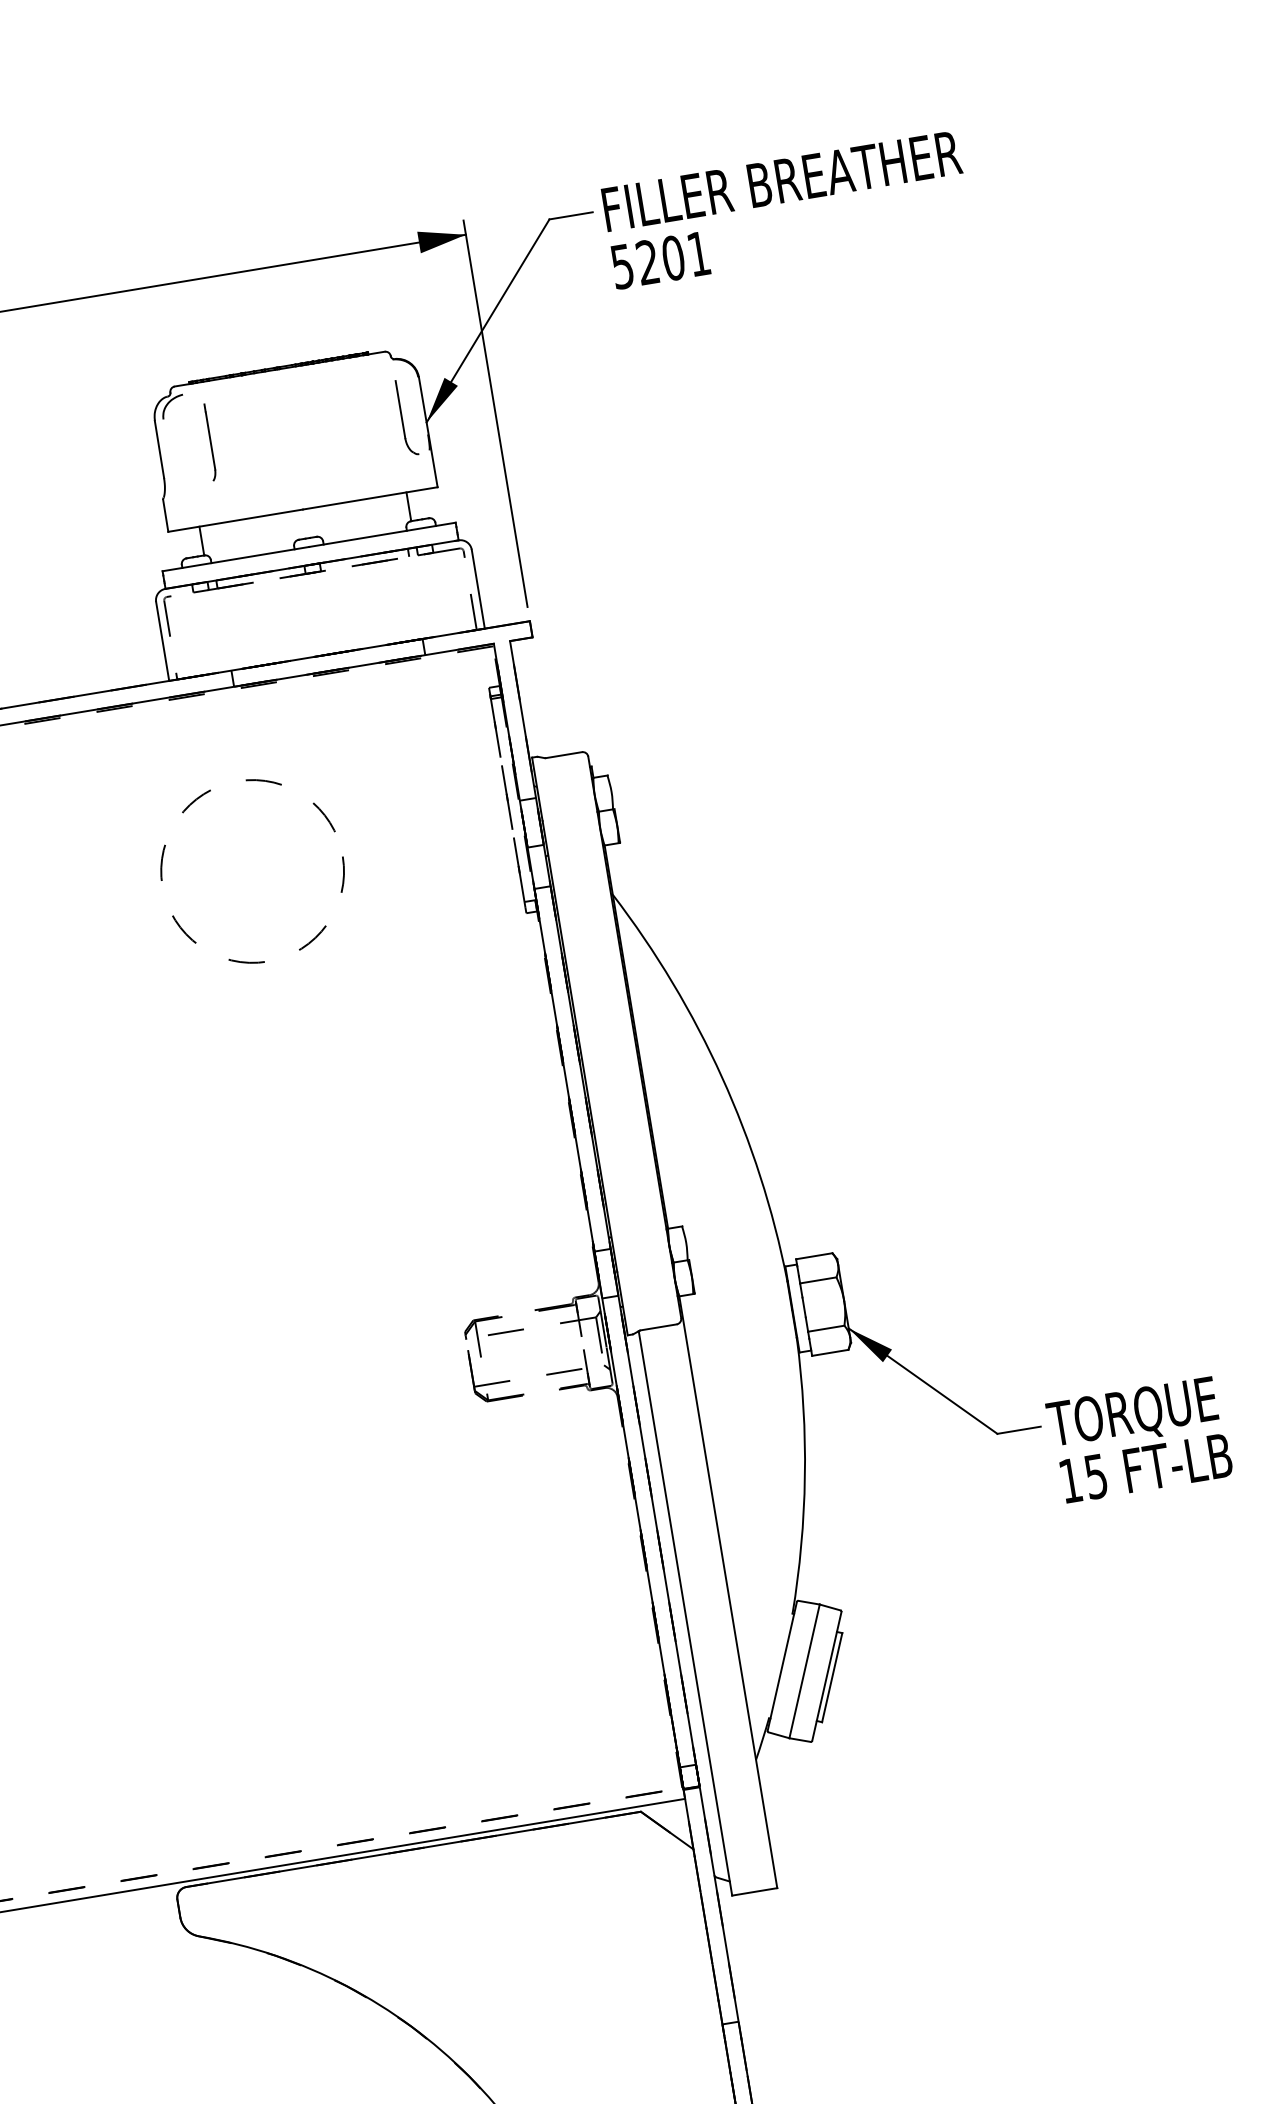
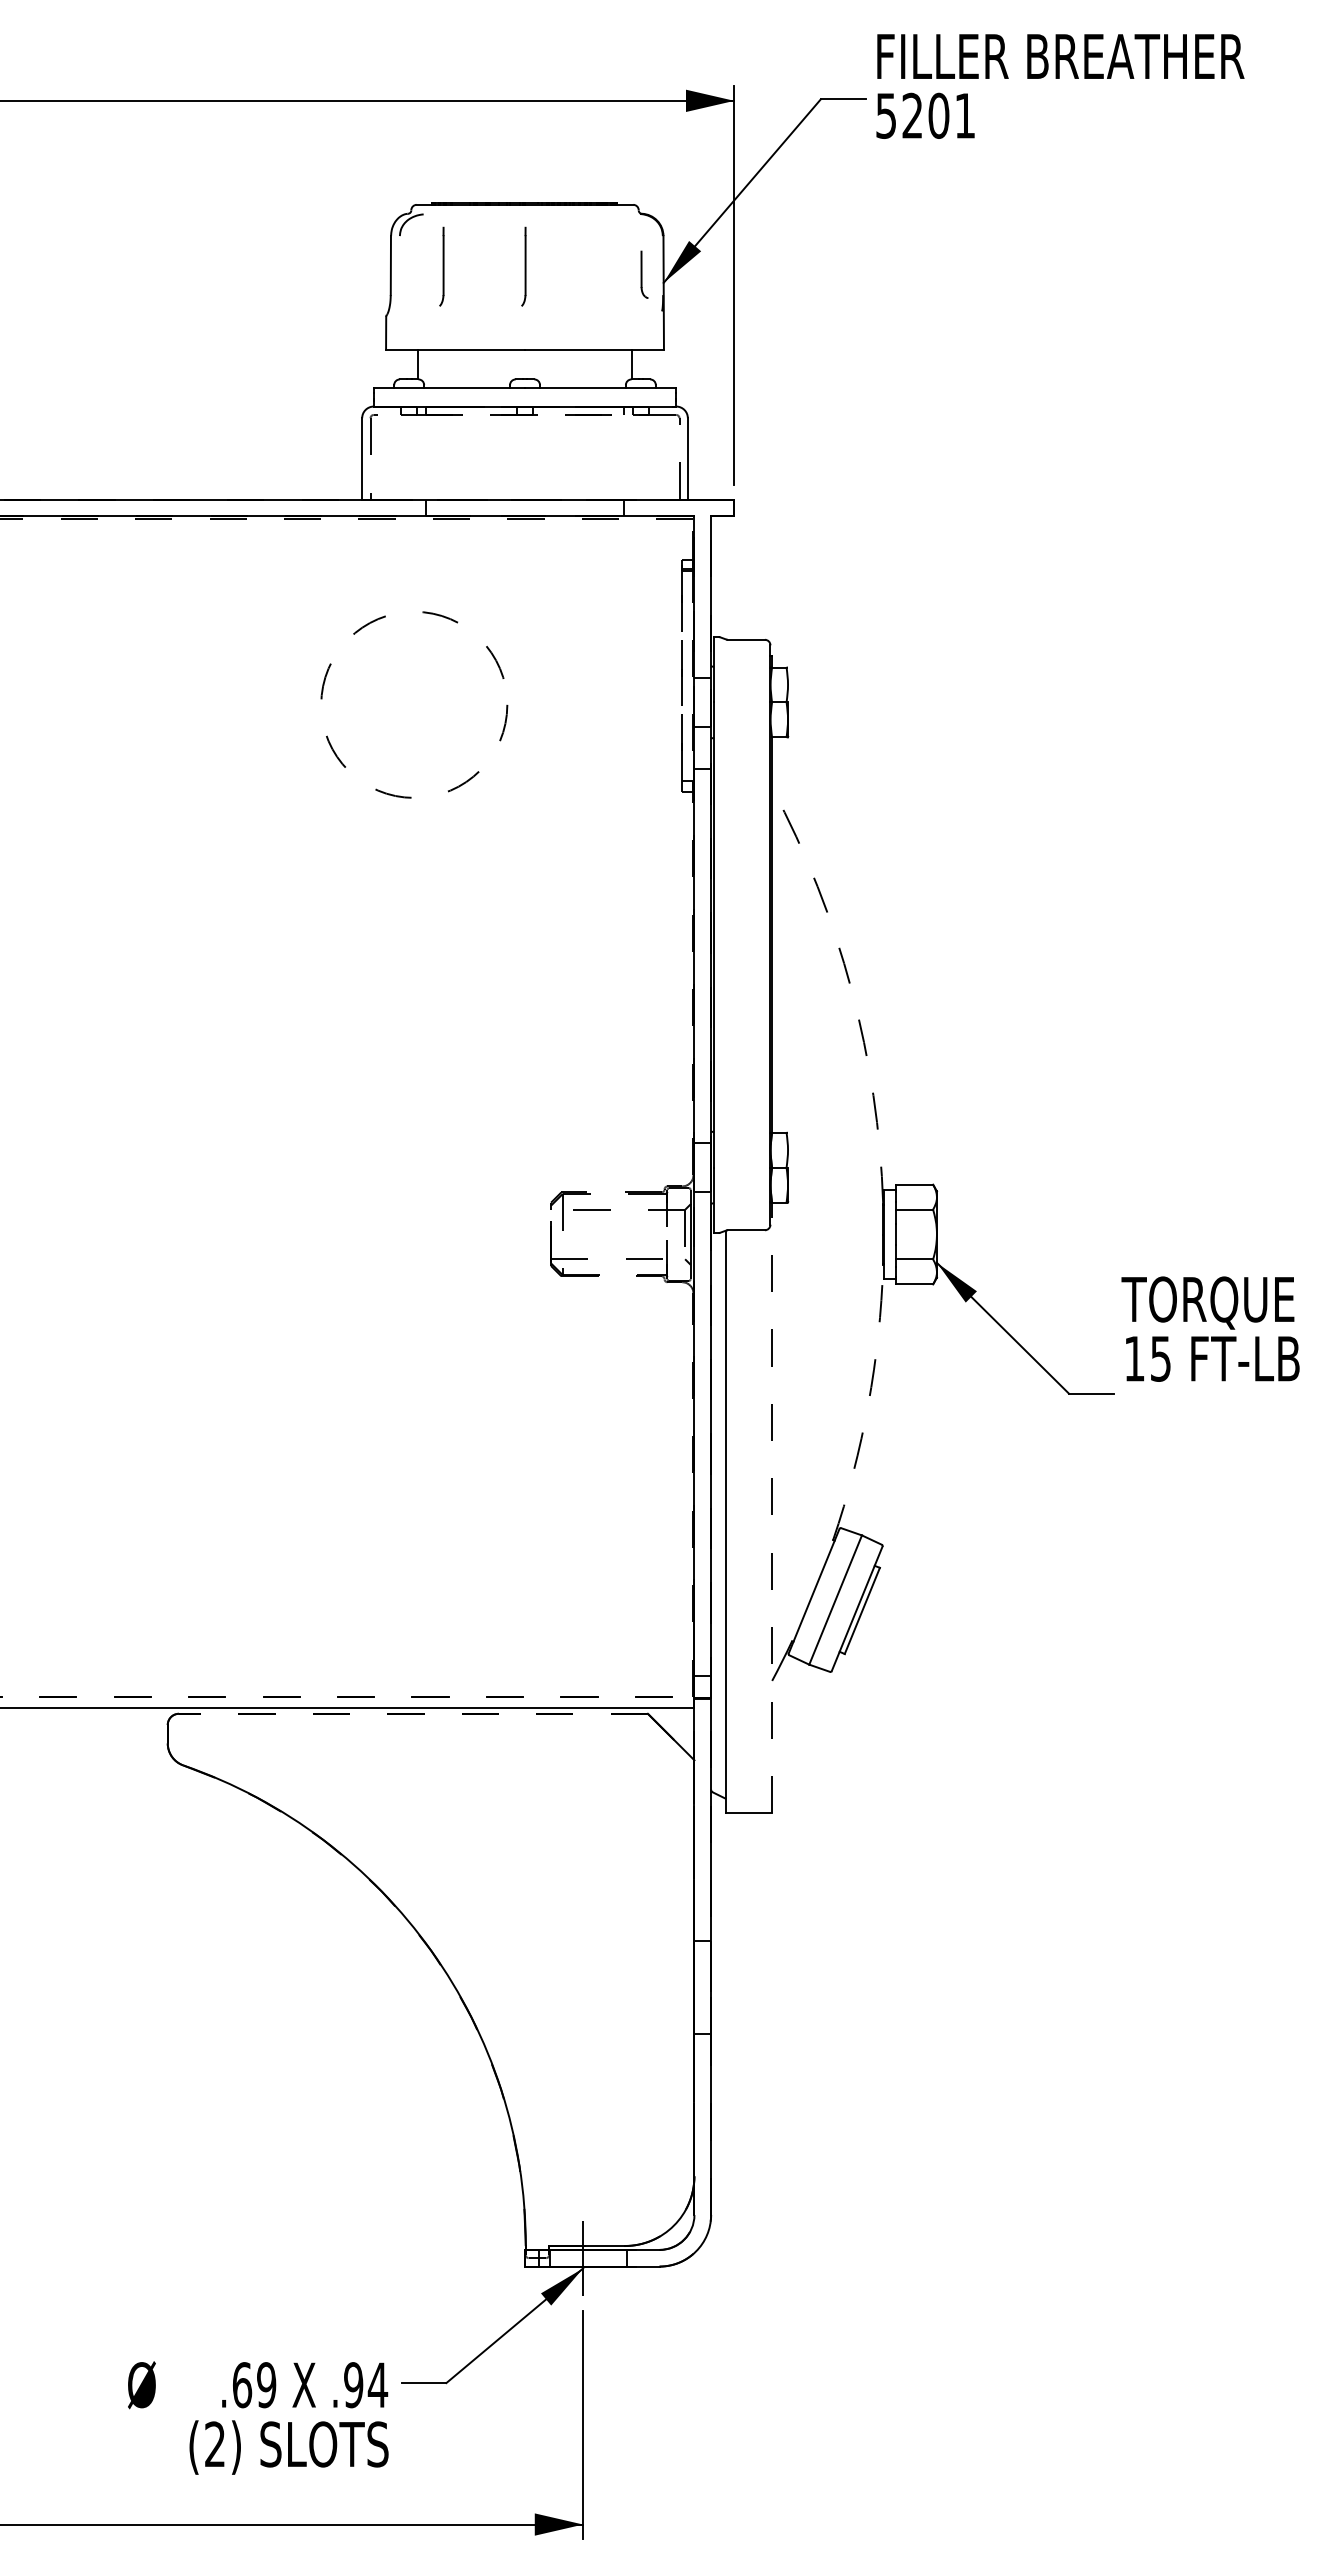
text: (786, 210) -> (1060, 86), moved
part: (406, 417) -> (644, 274), size x0.6
part: (288, 429) -> (523, 266), added
arc: (722, 1077) -> (851, 989), solid -> dashed
text: (1139, 1439) -> (1210, 1328), moved
arc: (805, 1476) -> (868, 1404), solid -> dashed
line: (728, 1591) -> (772, 1507), solid -> dashed
line: (412, 1849) -> (412, 1713), solid -> dashed

